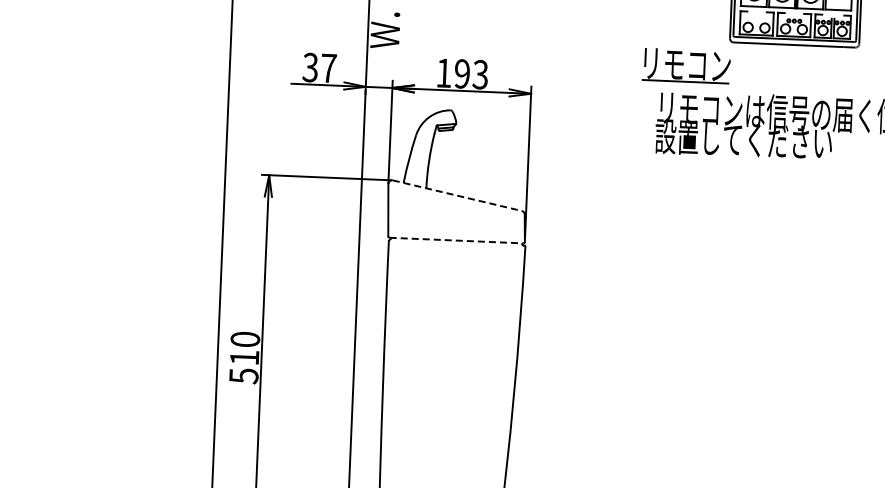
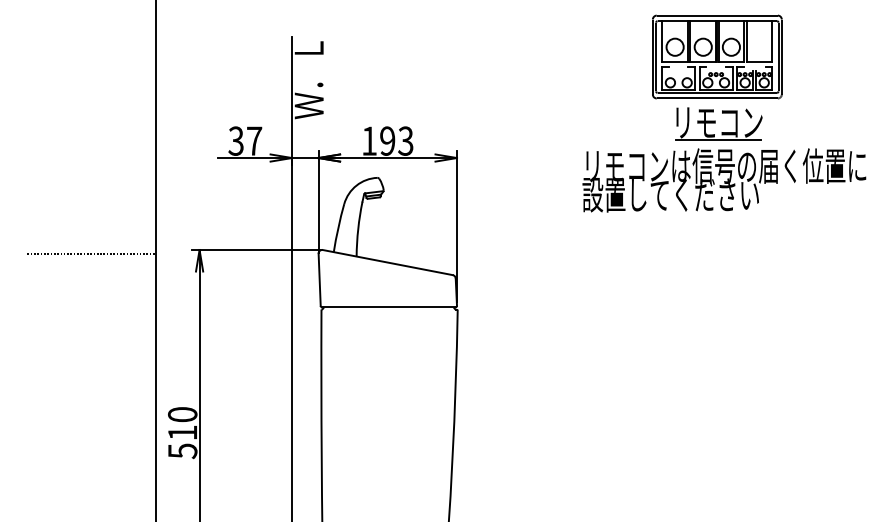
part: (686, 65) -> (718, 123), moved
line: (159, 174) -> (90, 253), added
line: (458, 195) -> (388, 262), dashed -> solid
line: (456, 240) -> (388, 307), dashed -> solid

